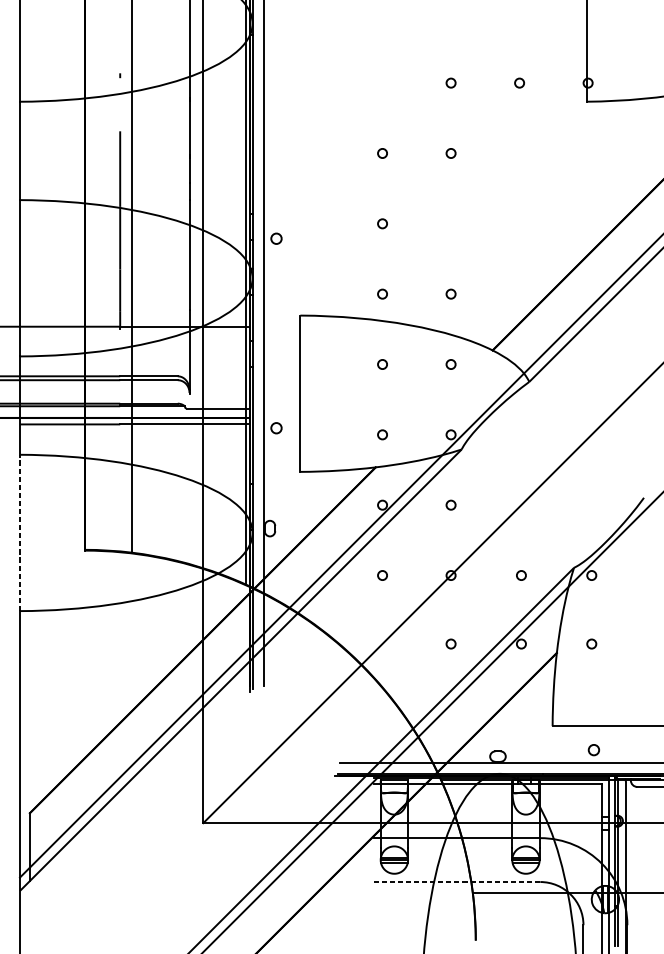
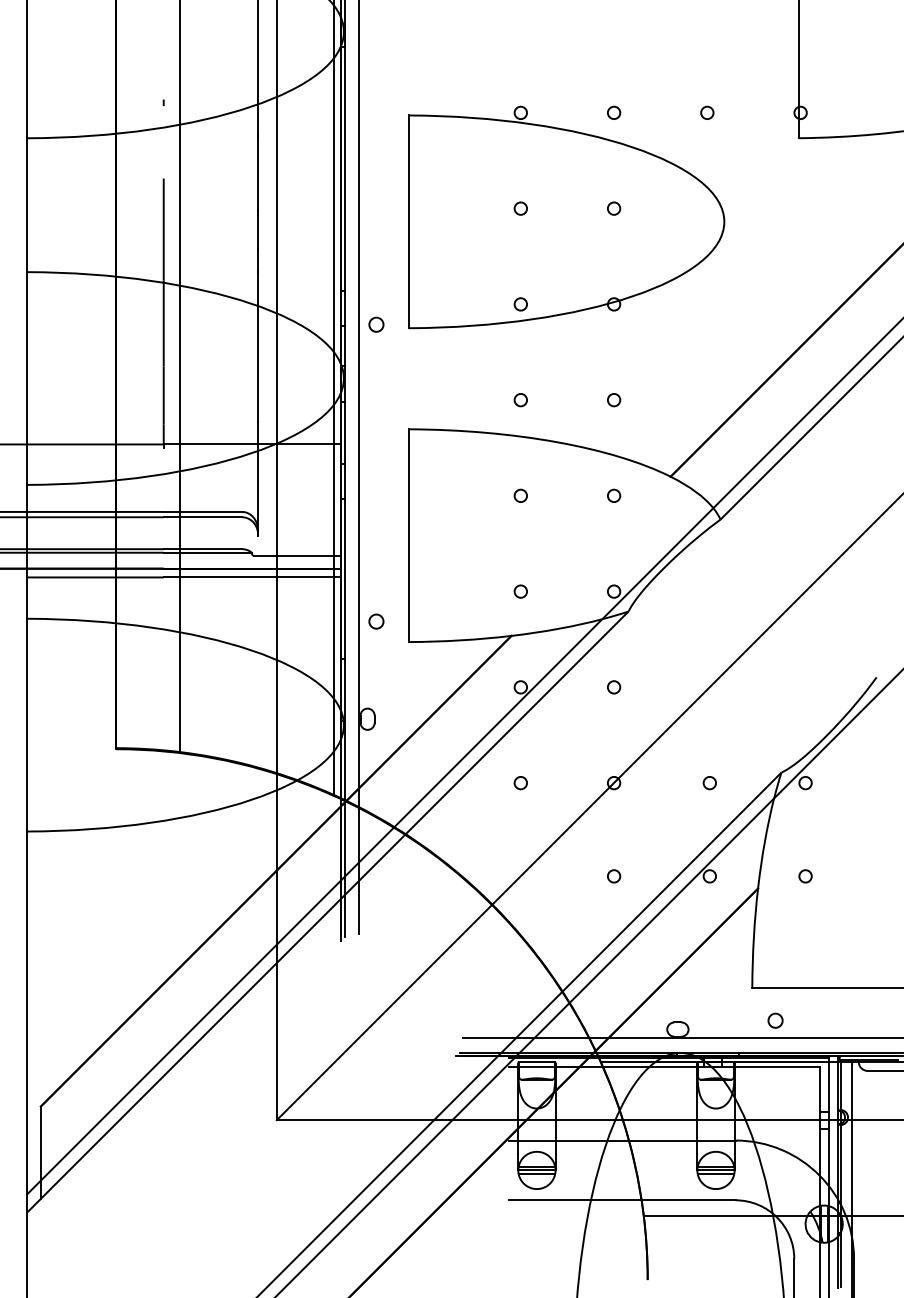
part: (416, 159) -> (566, 217), added
circle: (276, 428) -> (376, 621), moved
line: (20, 532) -> (27, 724), dashed -> solid
circle: (593, 749) -> (775, 1020), moved
line: (456, 882) -> (621, 1200), dashed -> solid

